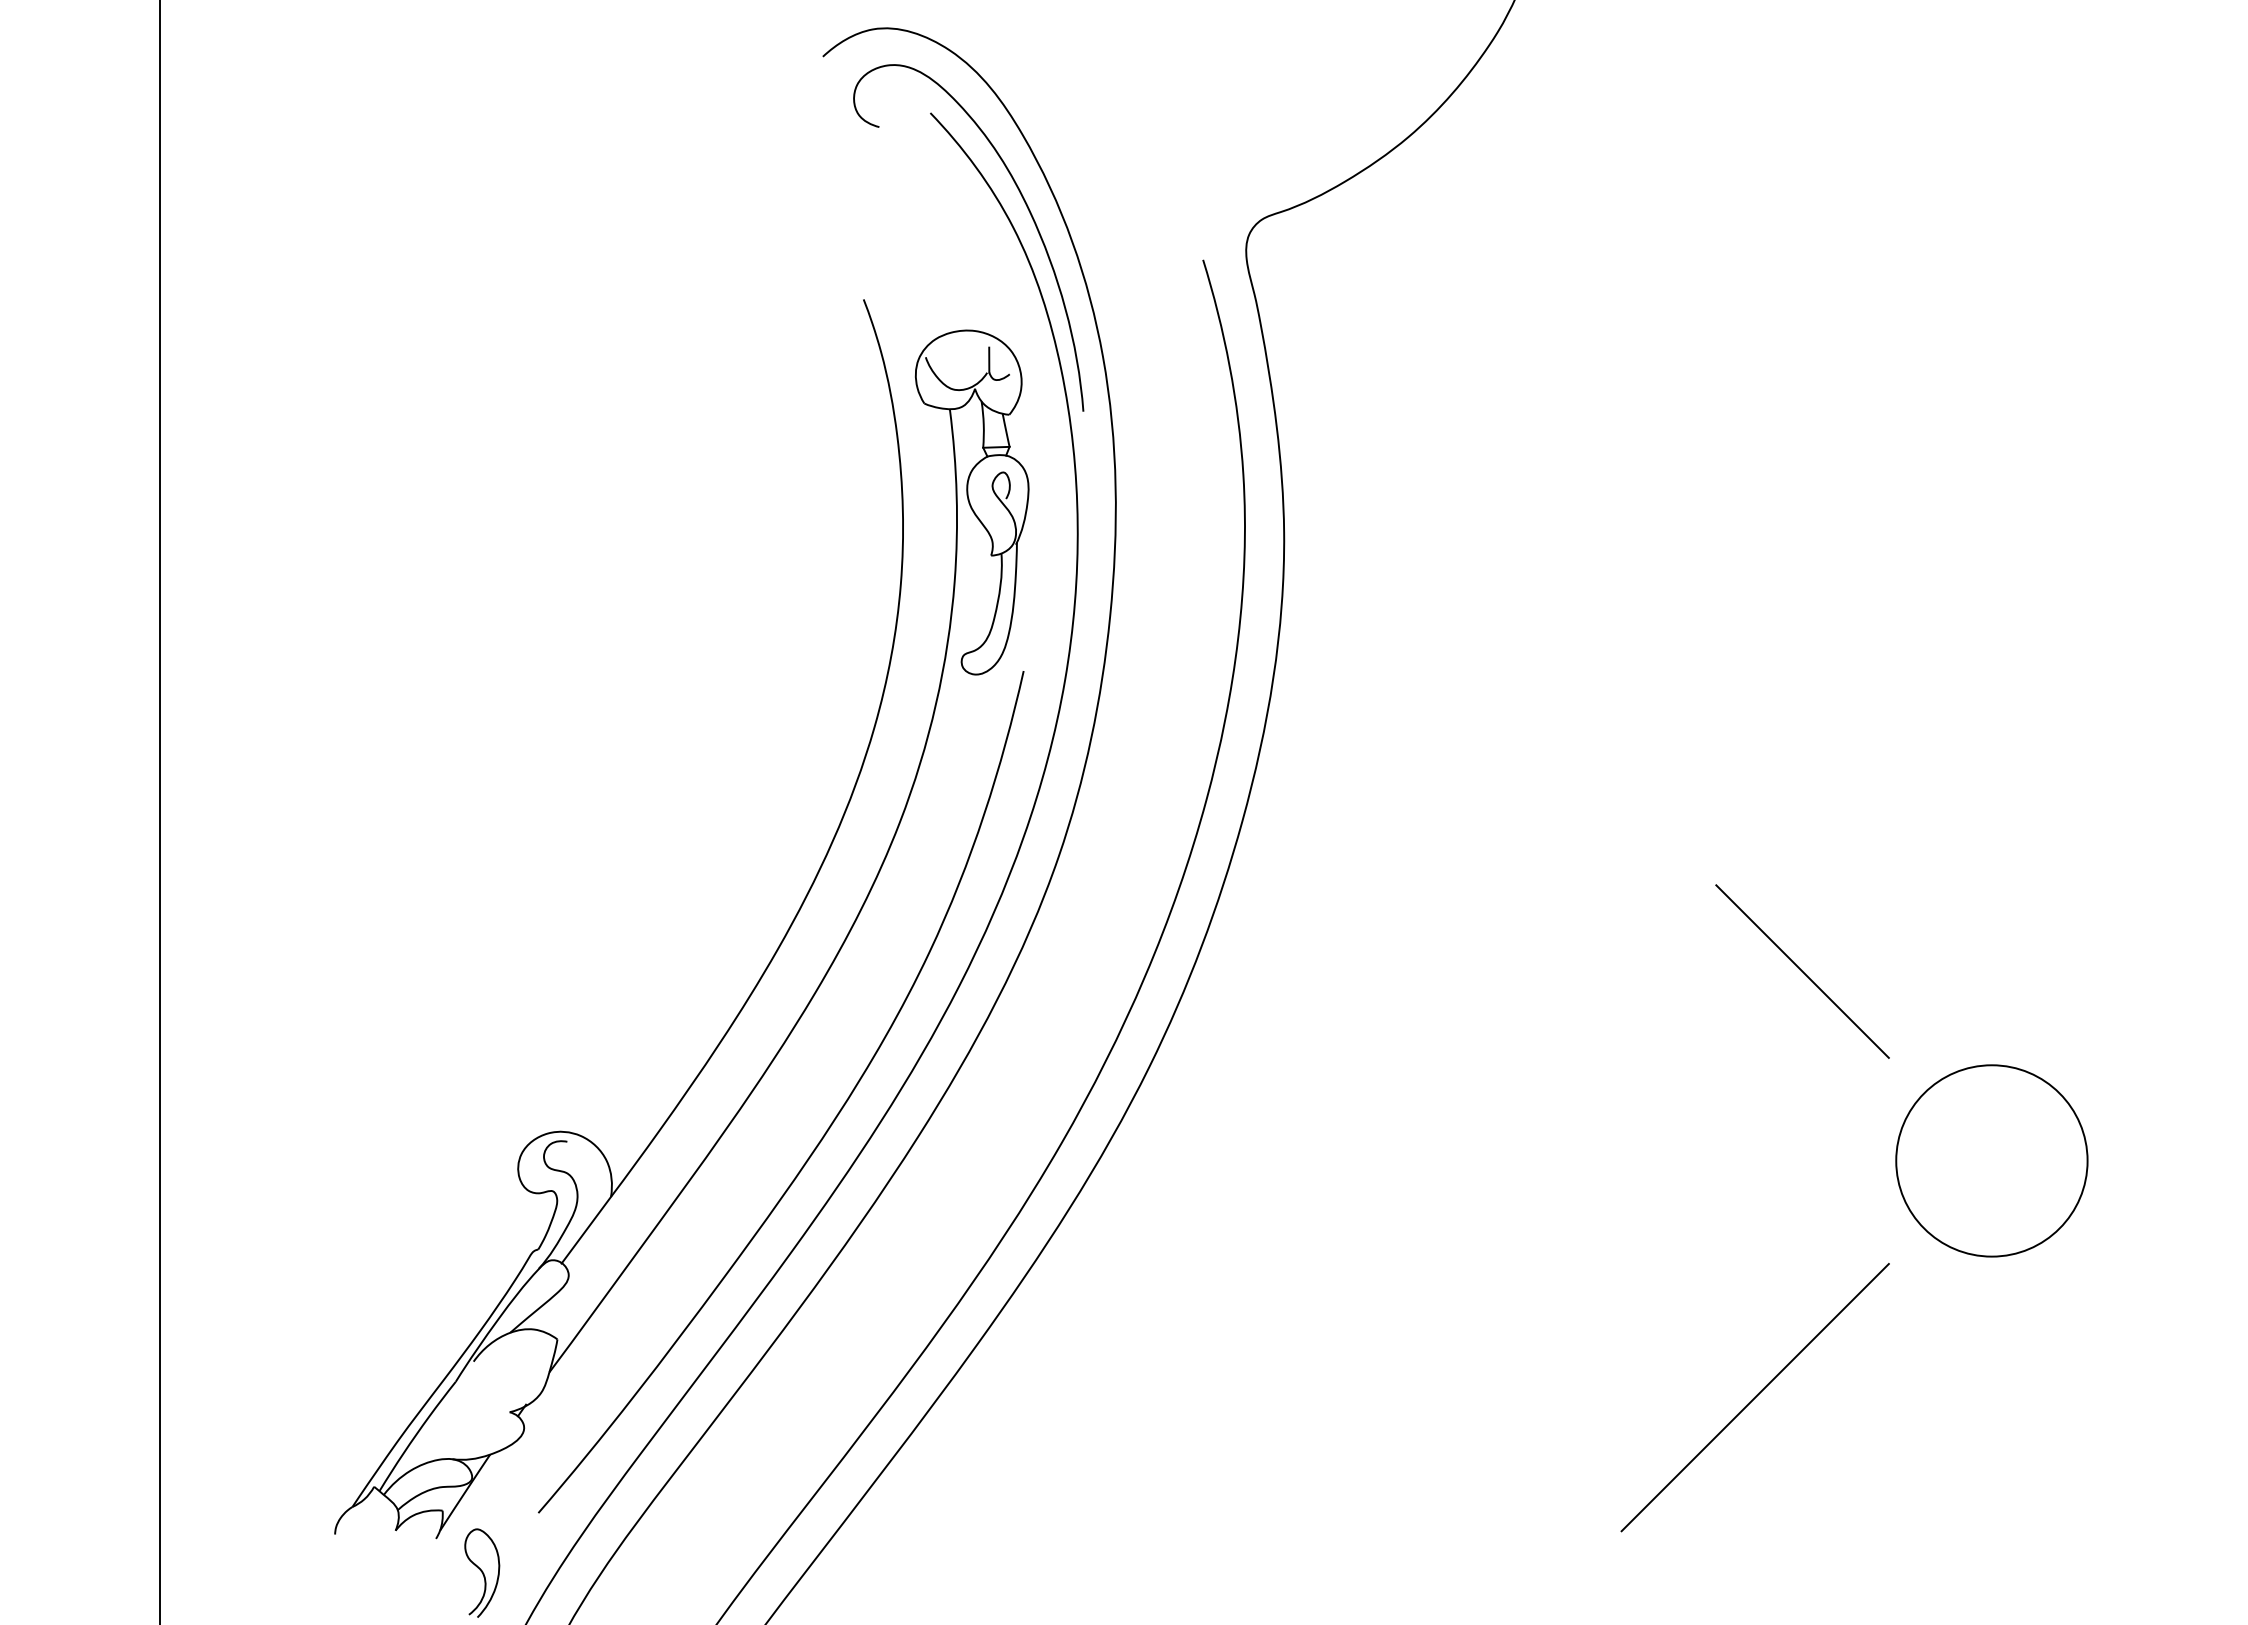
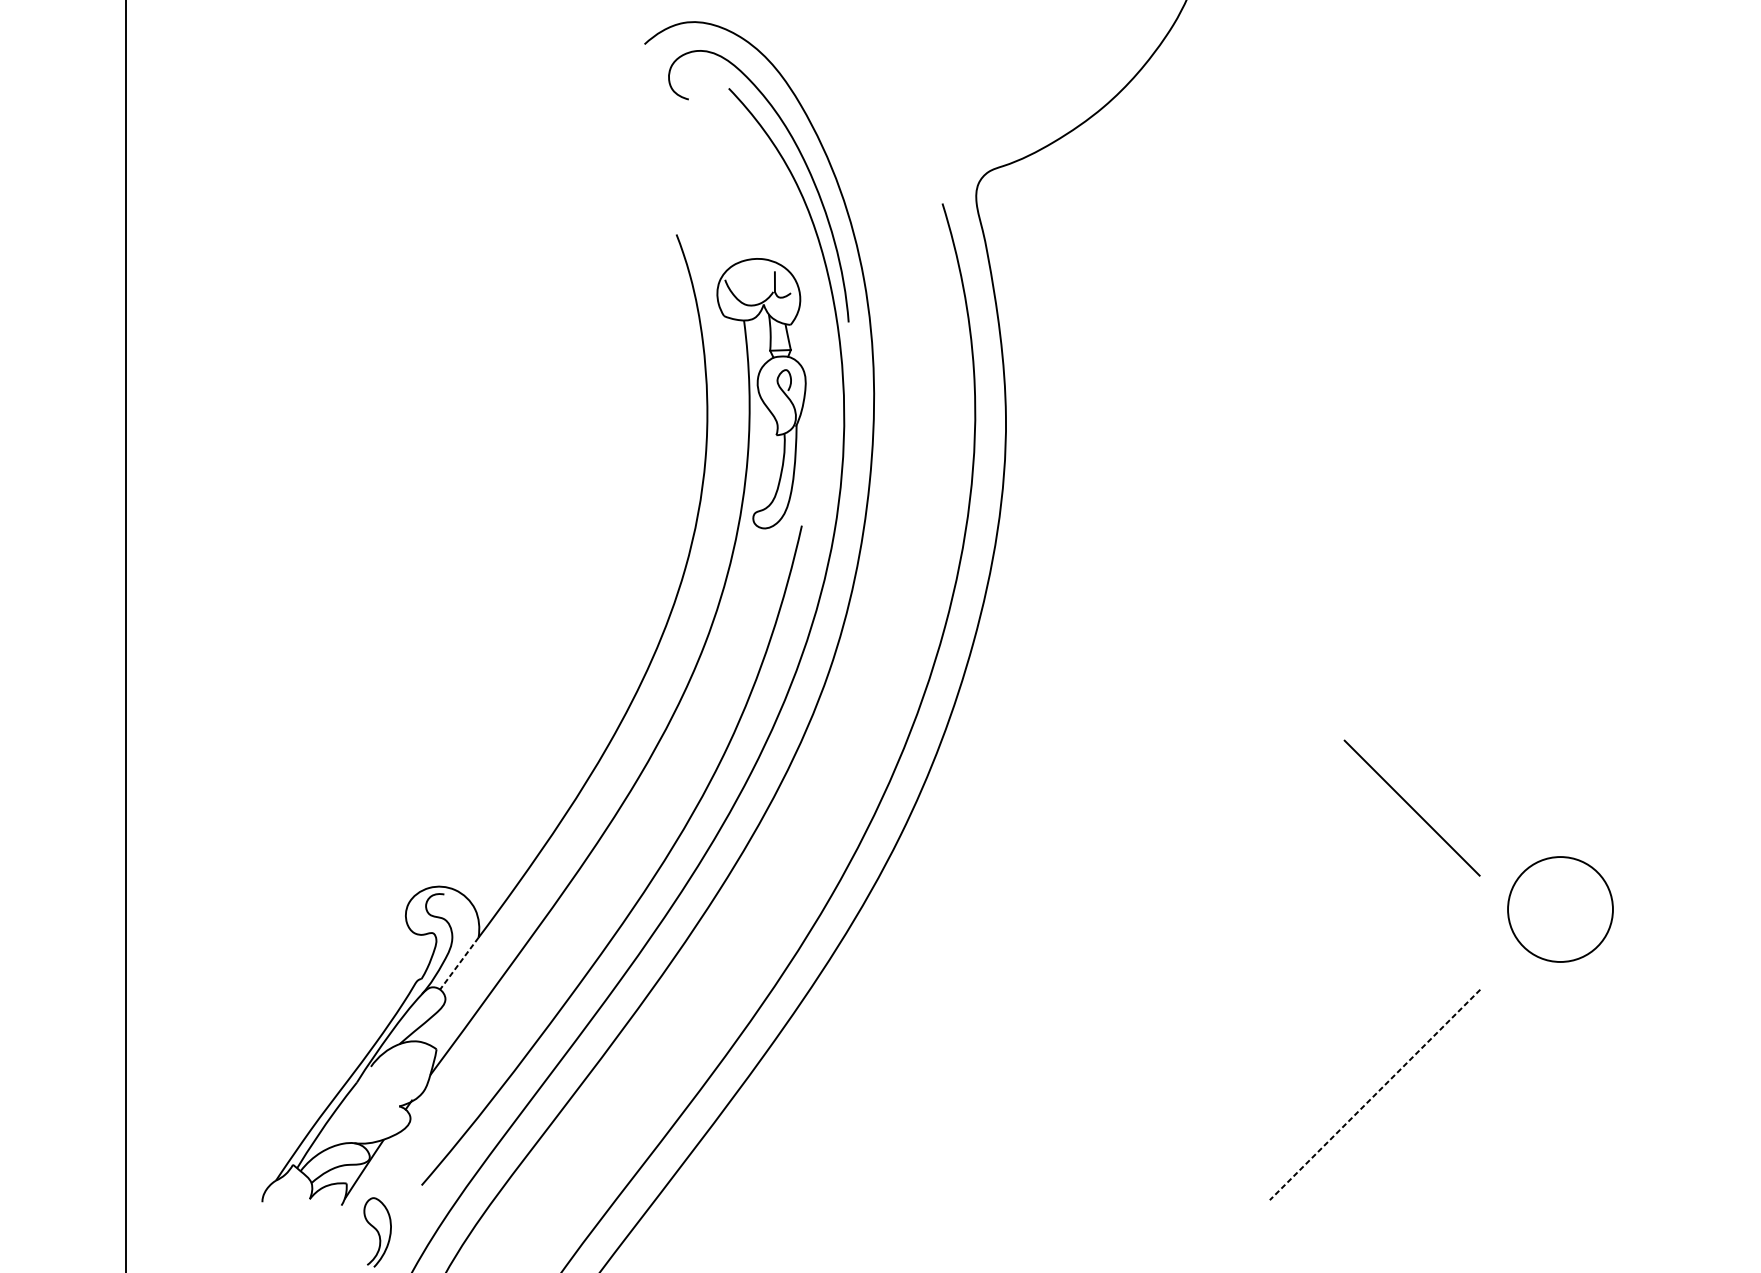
line: (1802, 971) -> (1412, 808), moved
circle: (1991, 1160) -> (1560, 909), size x0.7
line: (586, 1230) -> (459, 964), solid -> dashed
line: (1755, 1397) -> (1375, 1094), solid -> dashed

